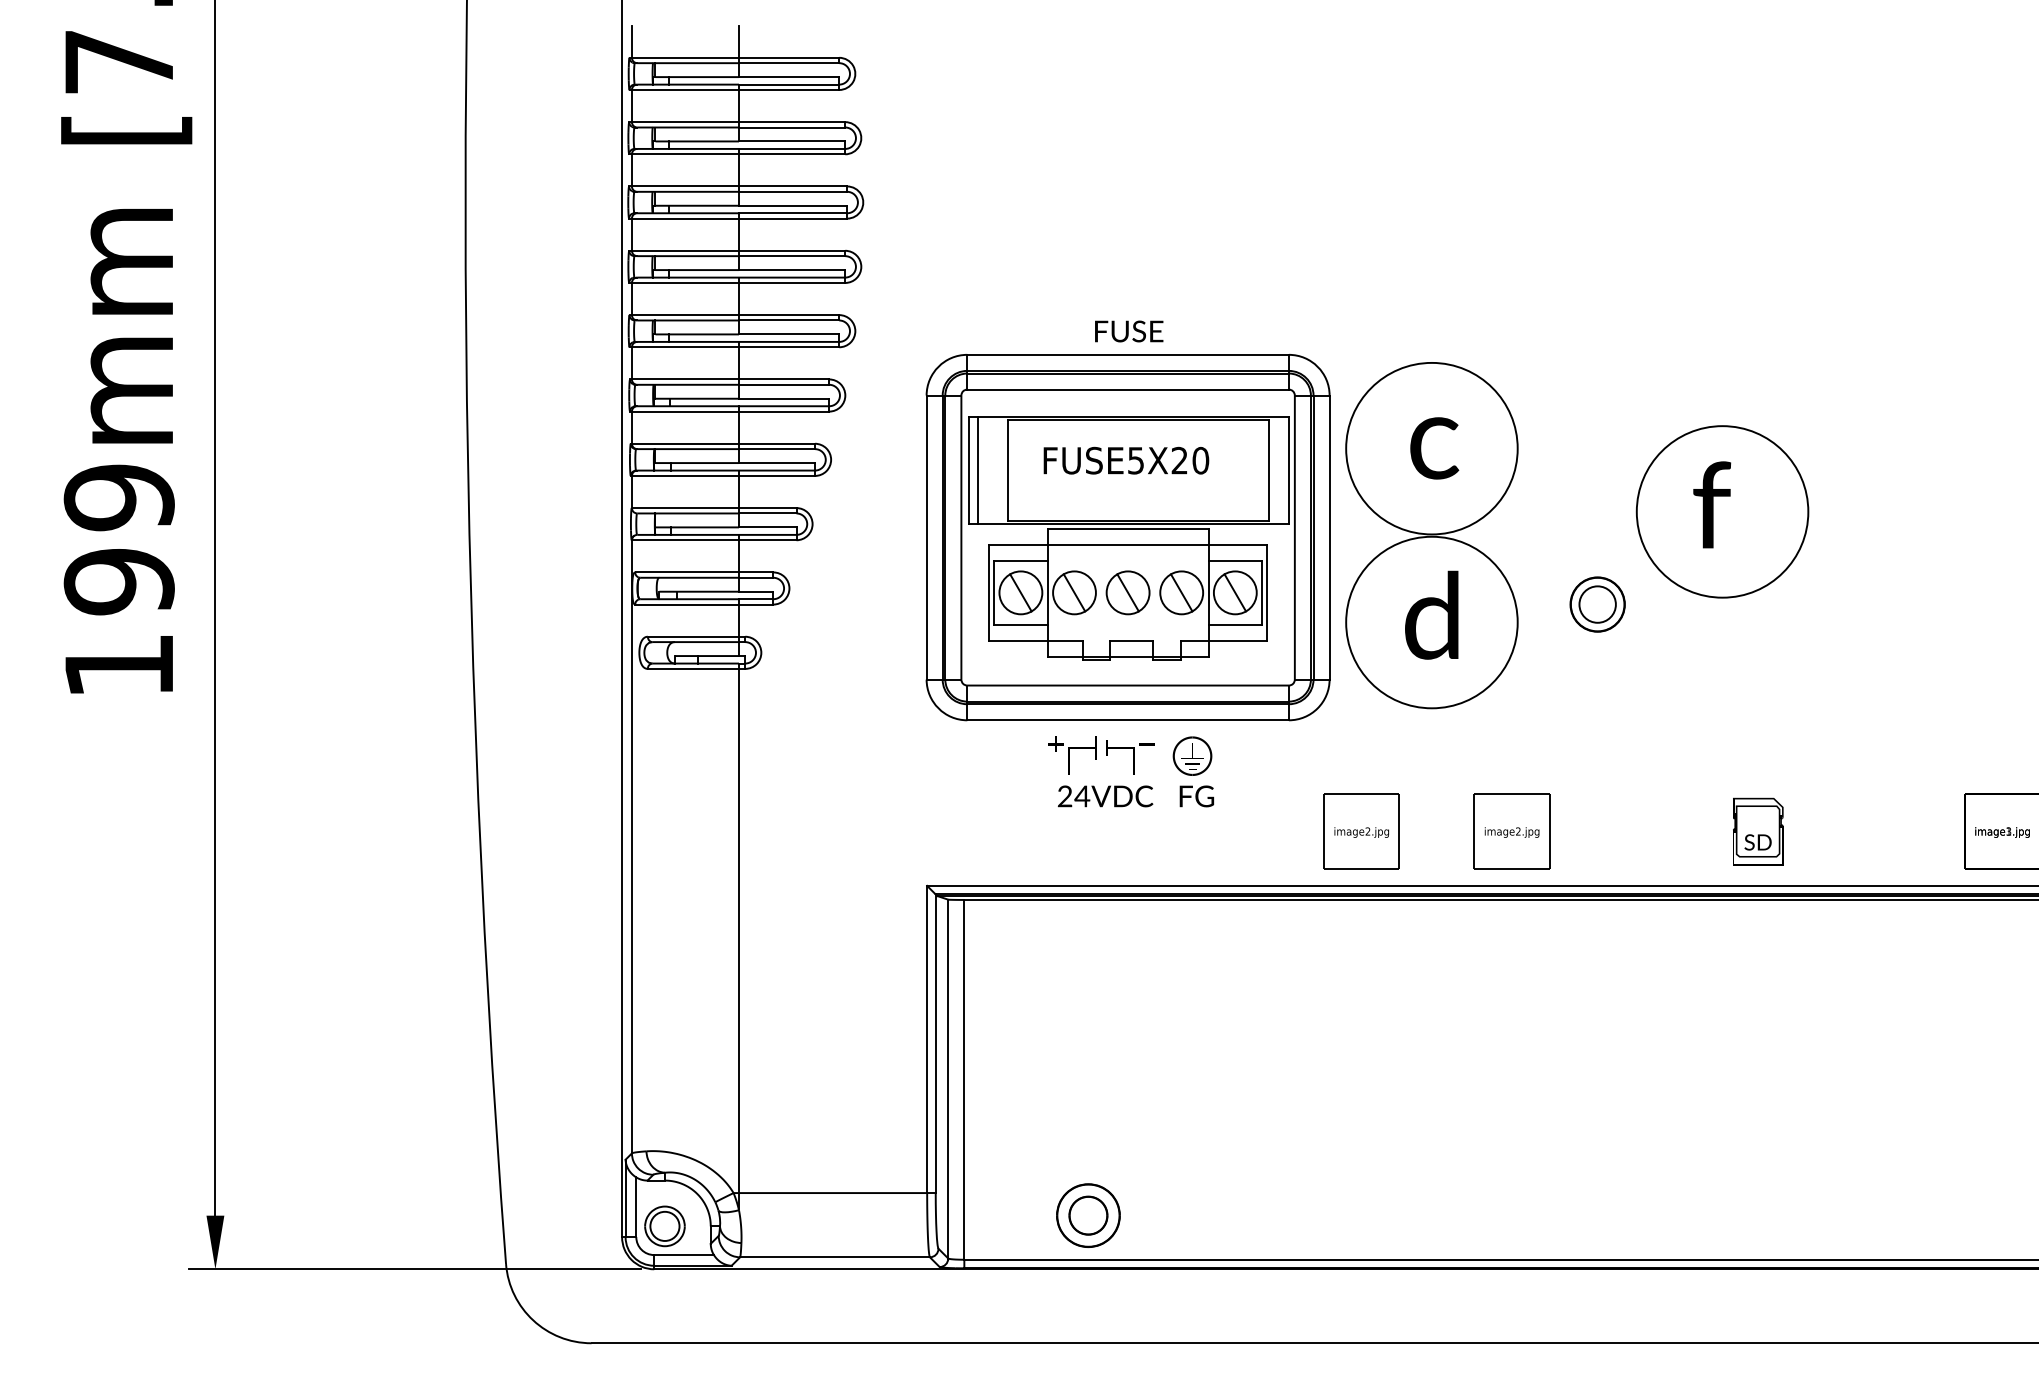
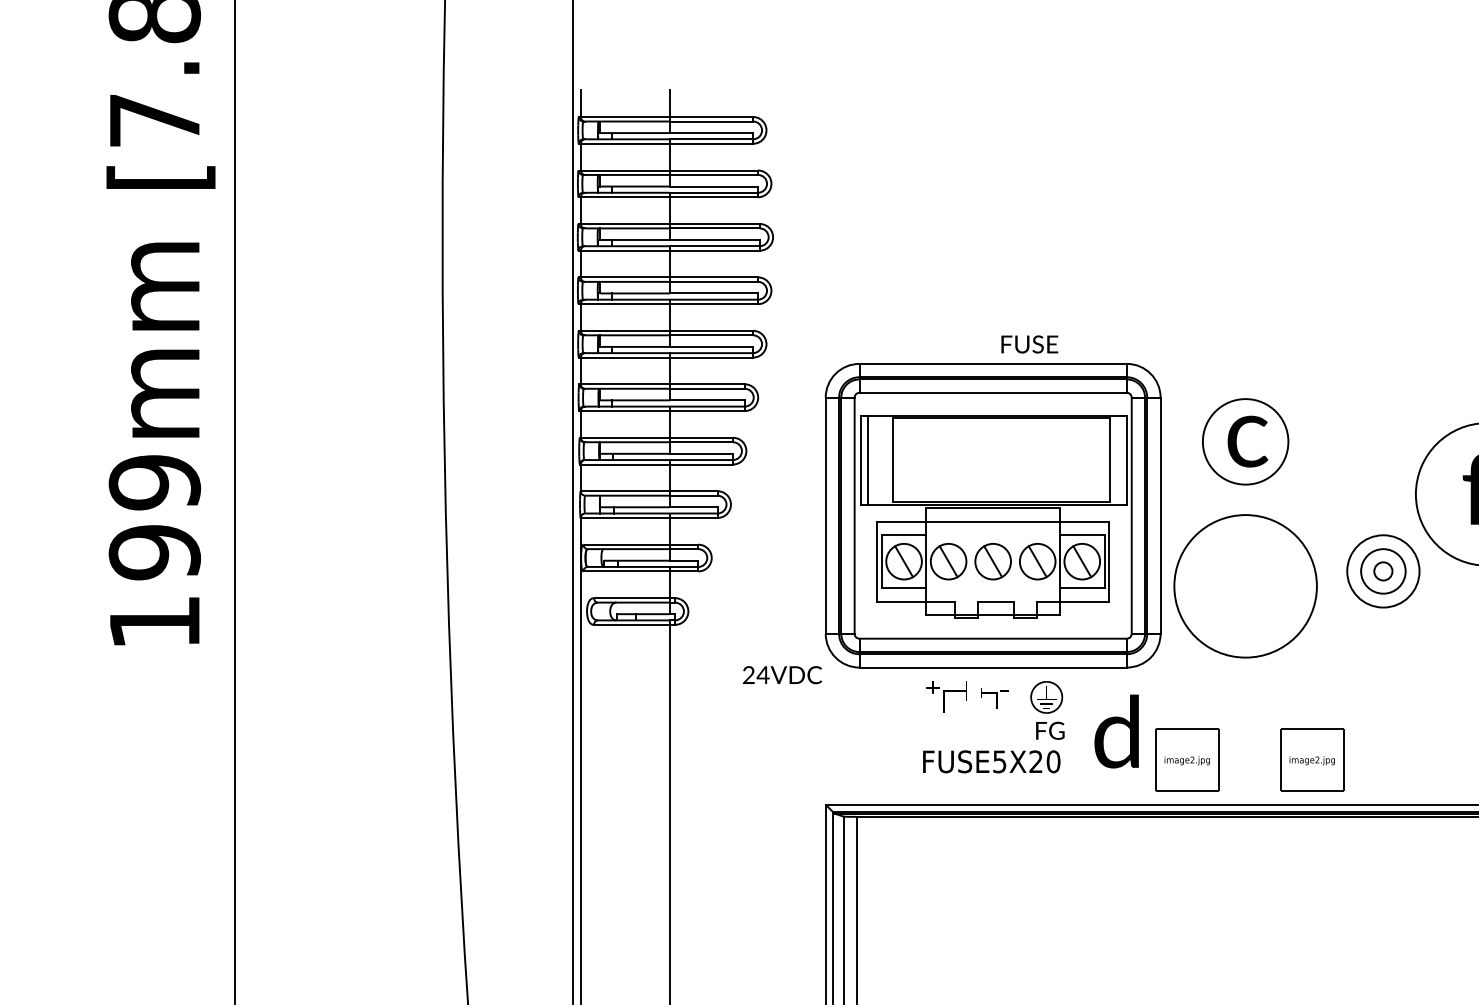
text: (1129, 331) -> (1030, 344), moved
circle: (1431, 448) -> (1245, 441), size x0.6
text: (1126, 460) -> (991, 761), moved
circle: (1597, 604) -> (1383, 571), size x0.6
circle: (1597, 604) -> (1383, 571), size x1.6
text: (1431, 614) -> (1116, 730), moved
part: (1130, 757) -> (995, 698), size x0.7
text: (1105, 796) -> (782, 675), moved

